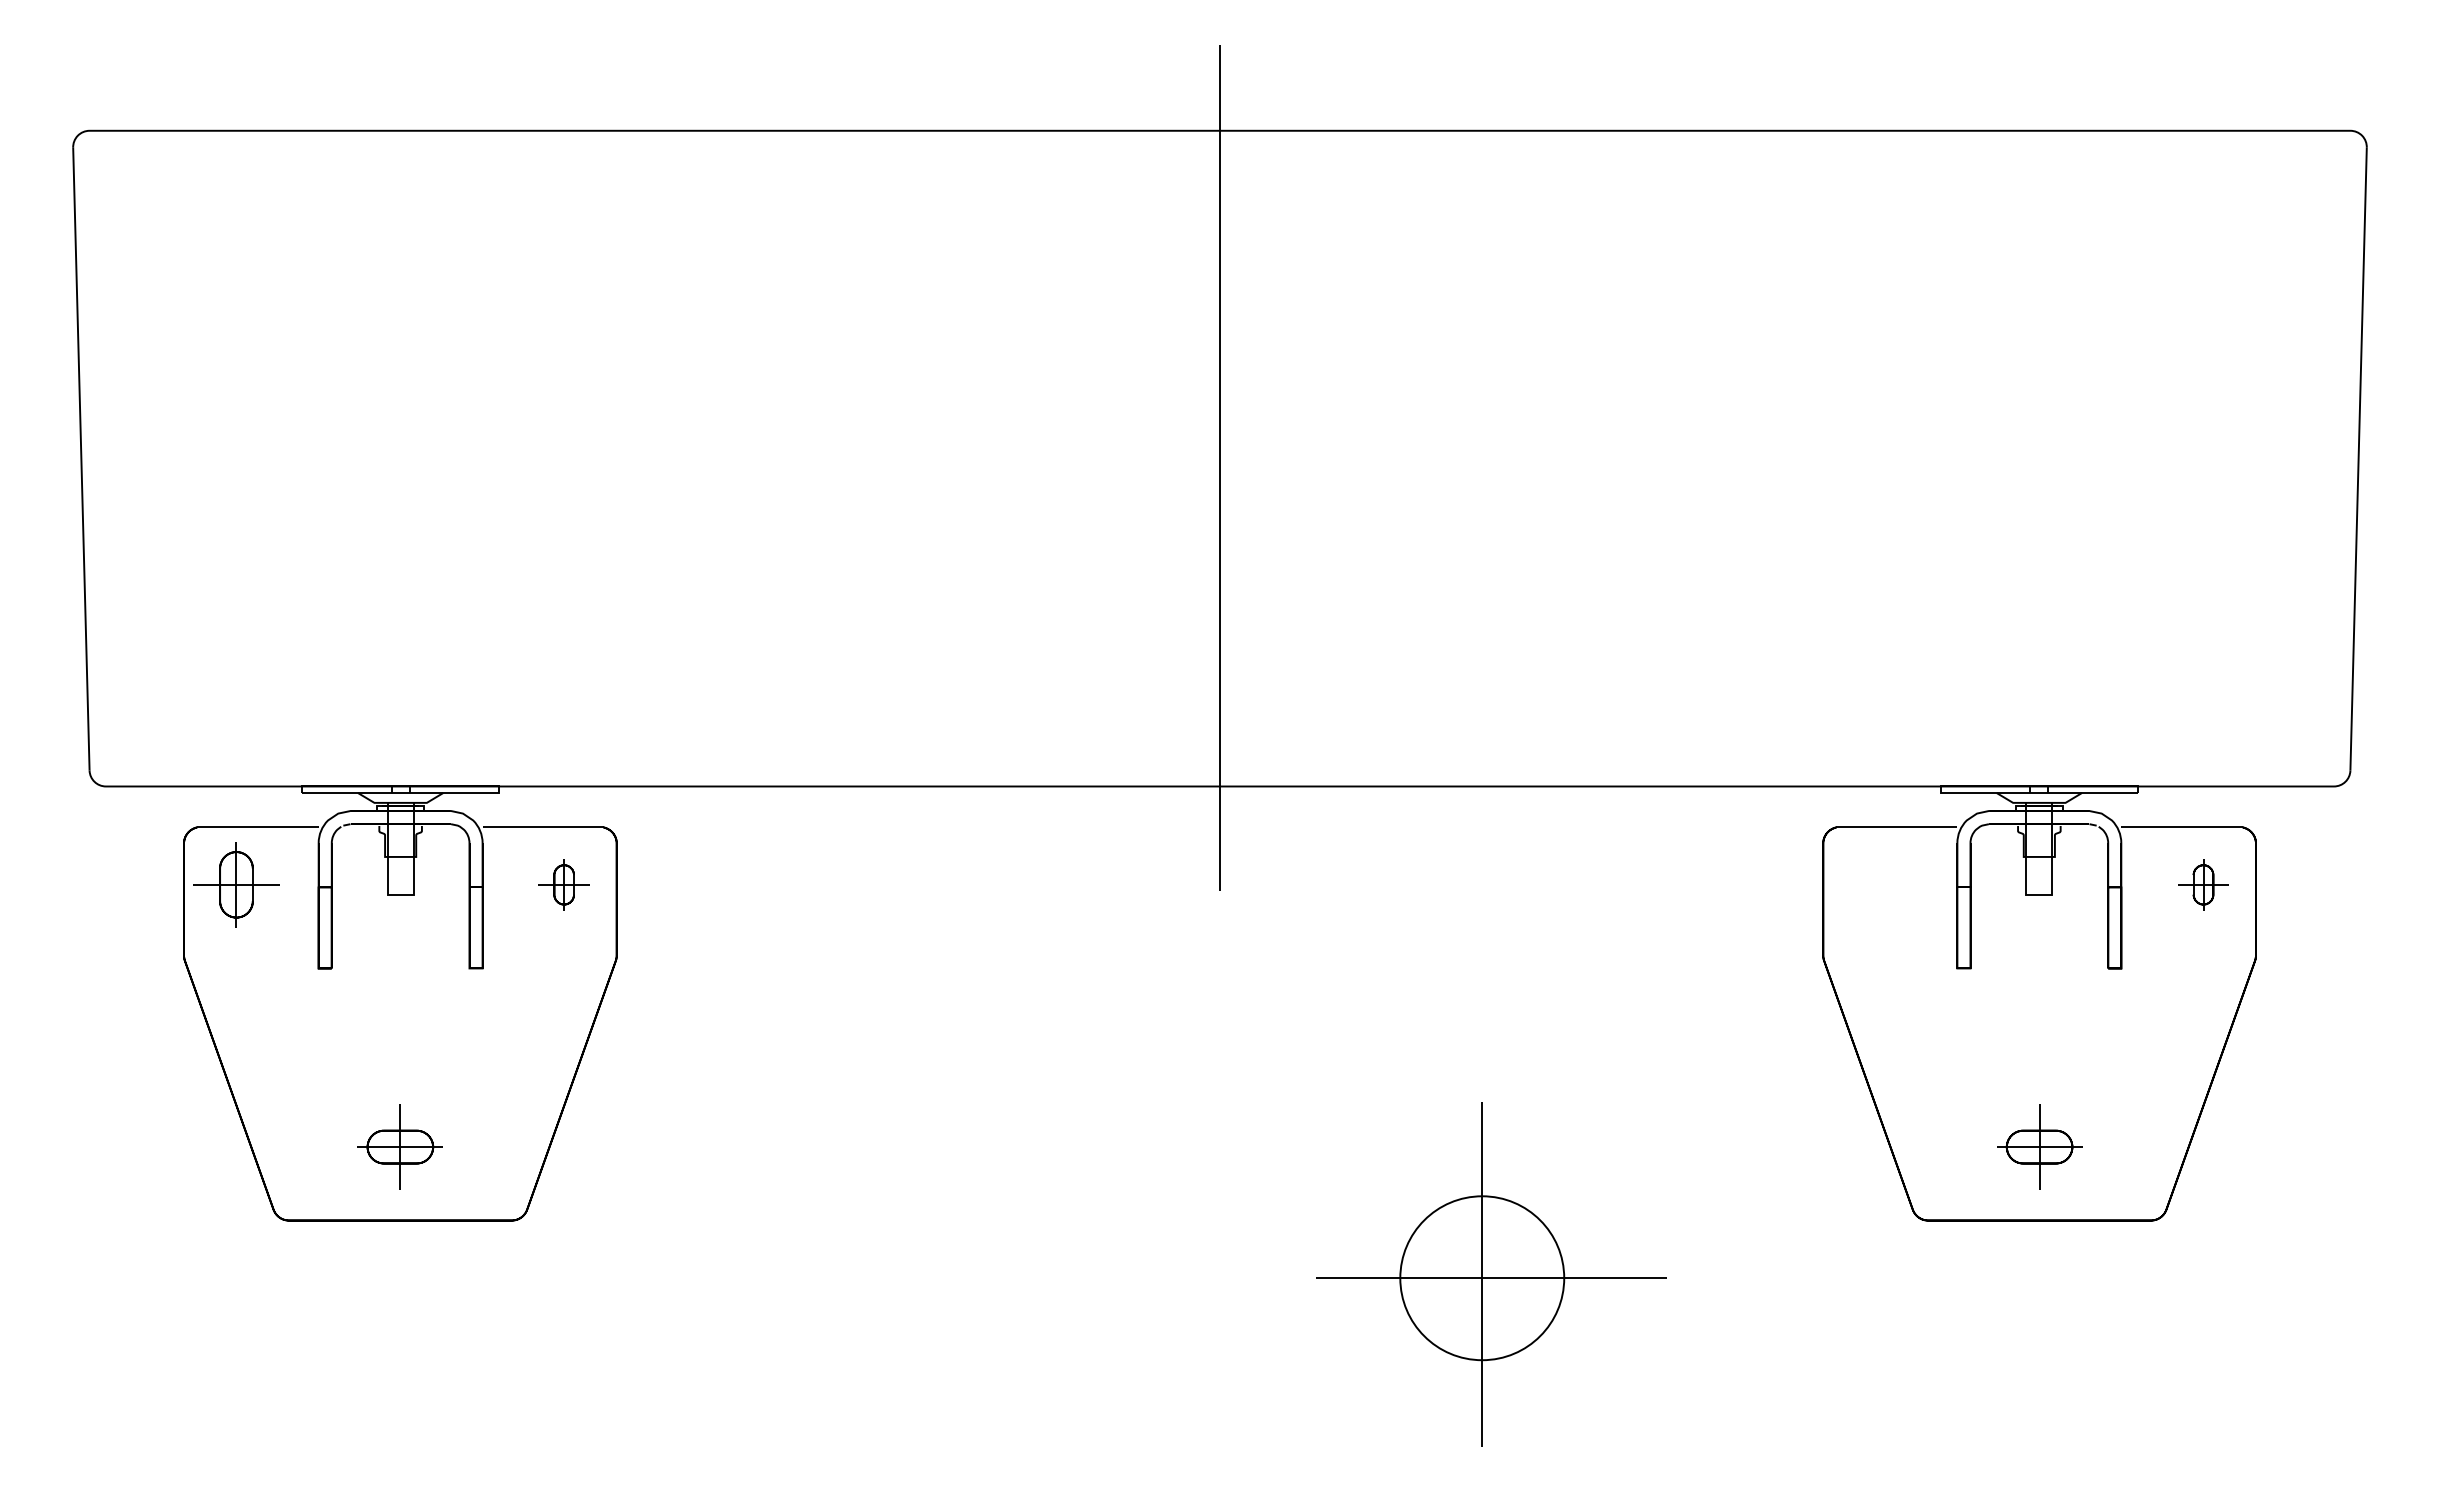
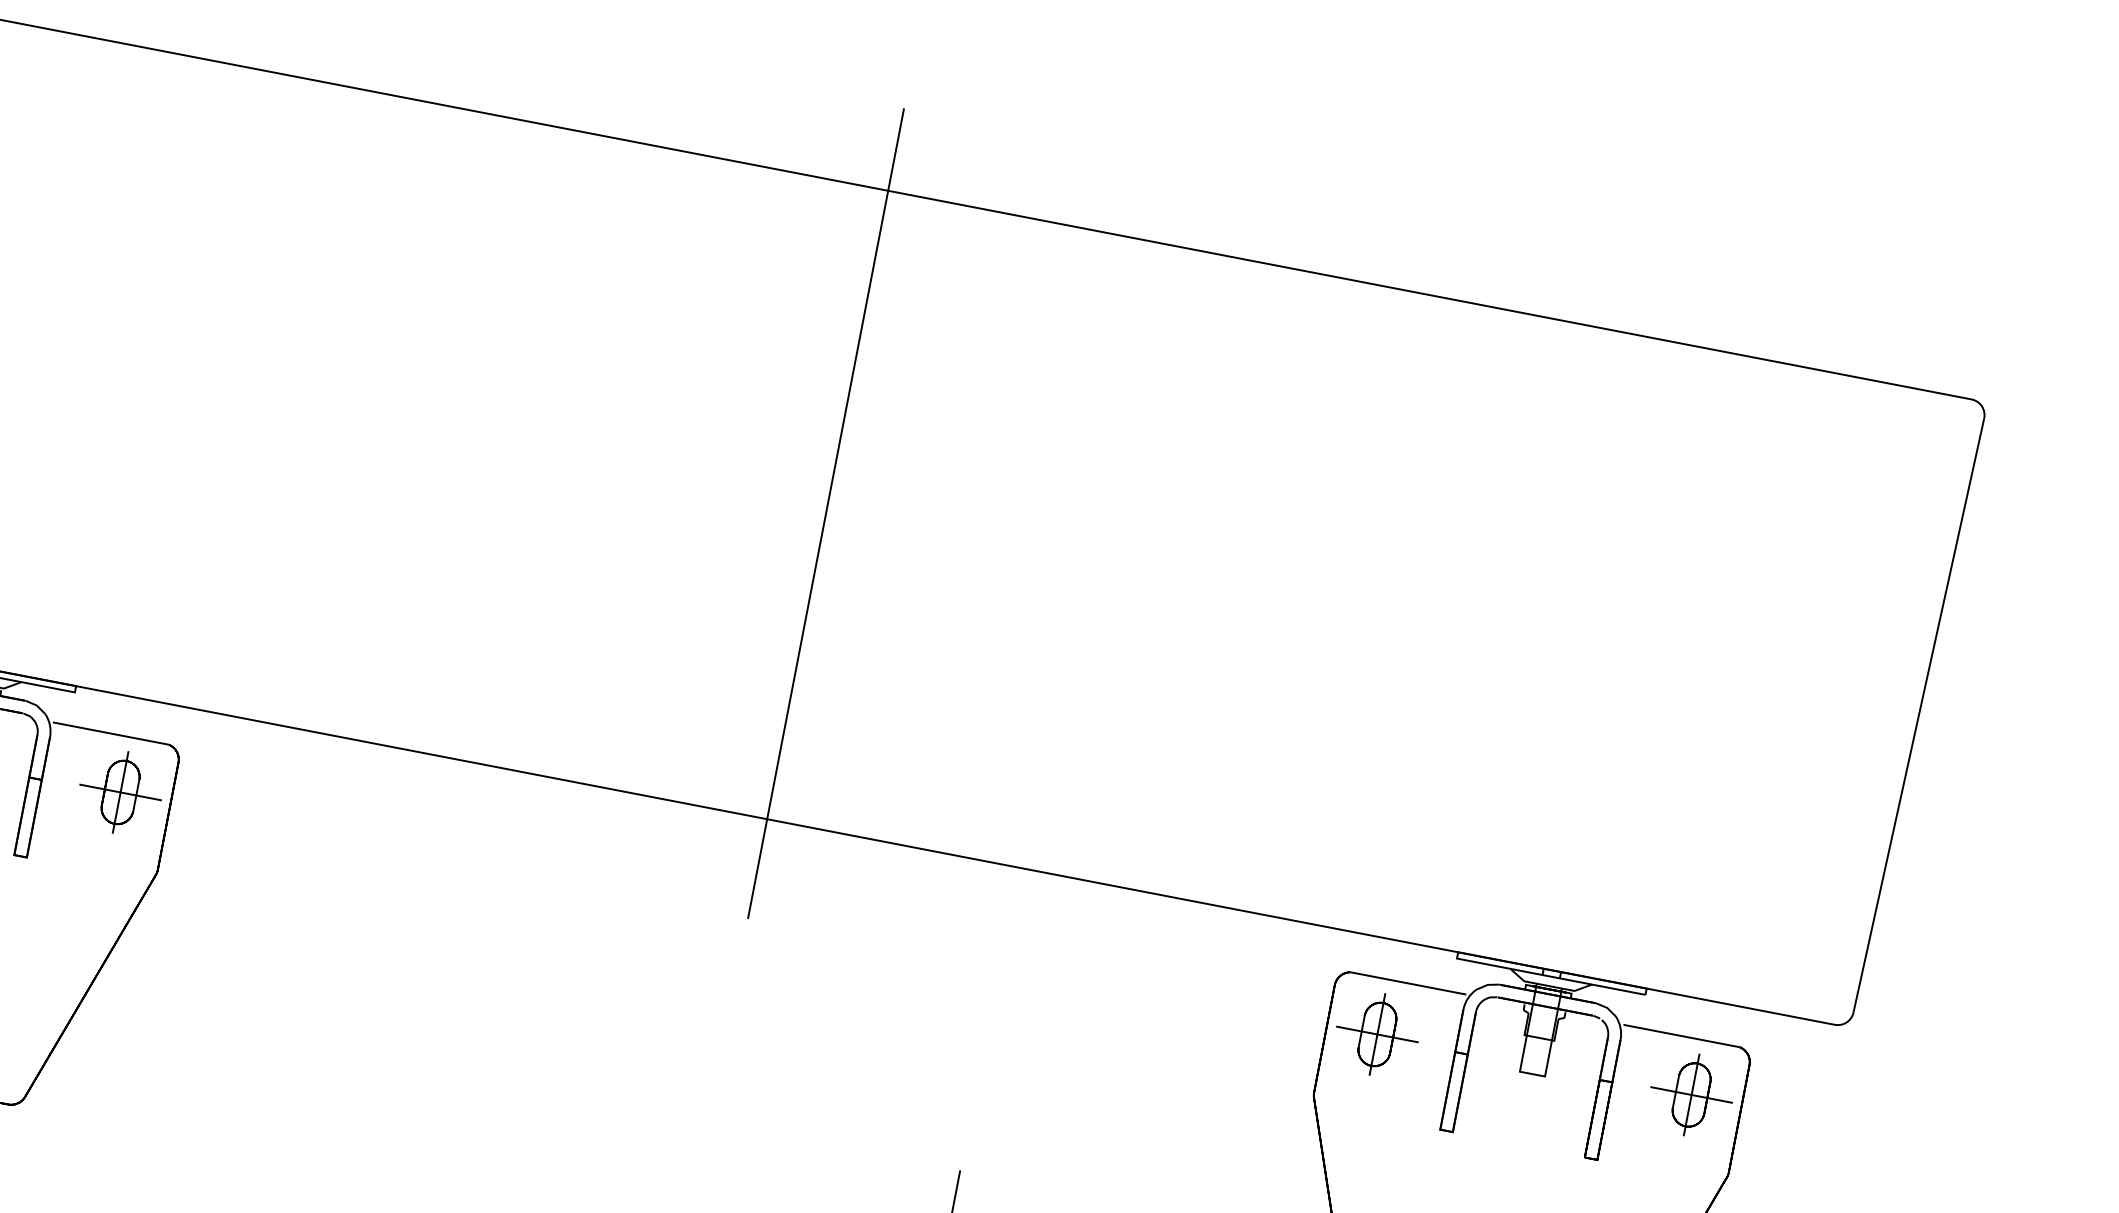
part: (563, 884) -> (119, 791), size x1.67
part: (1875, 884) -> (1377, 1034), added
part: (2203, 884) -> (1691, 1094), size x1.67

